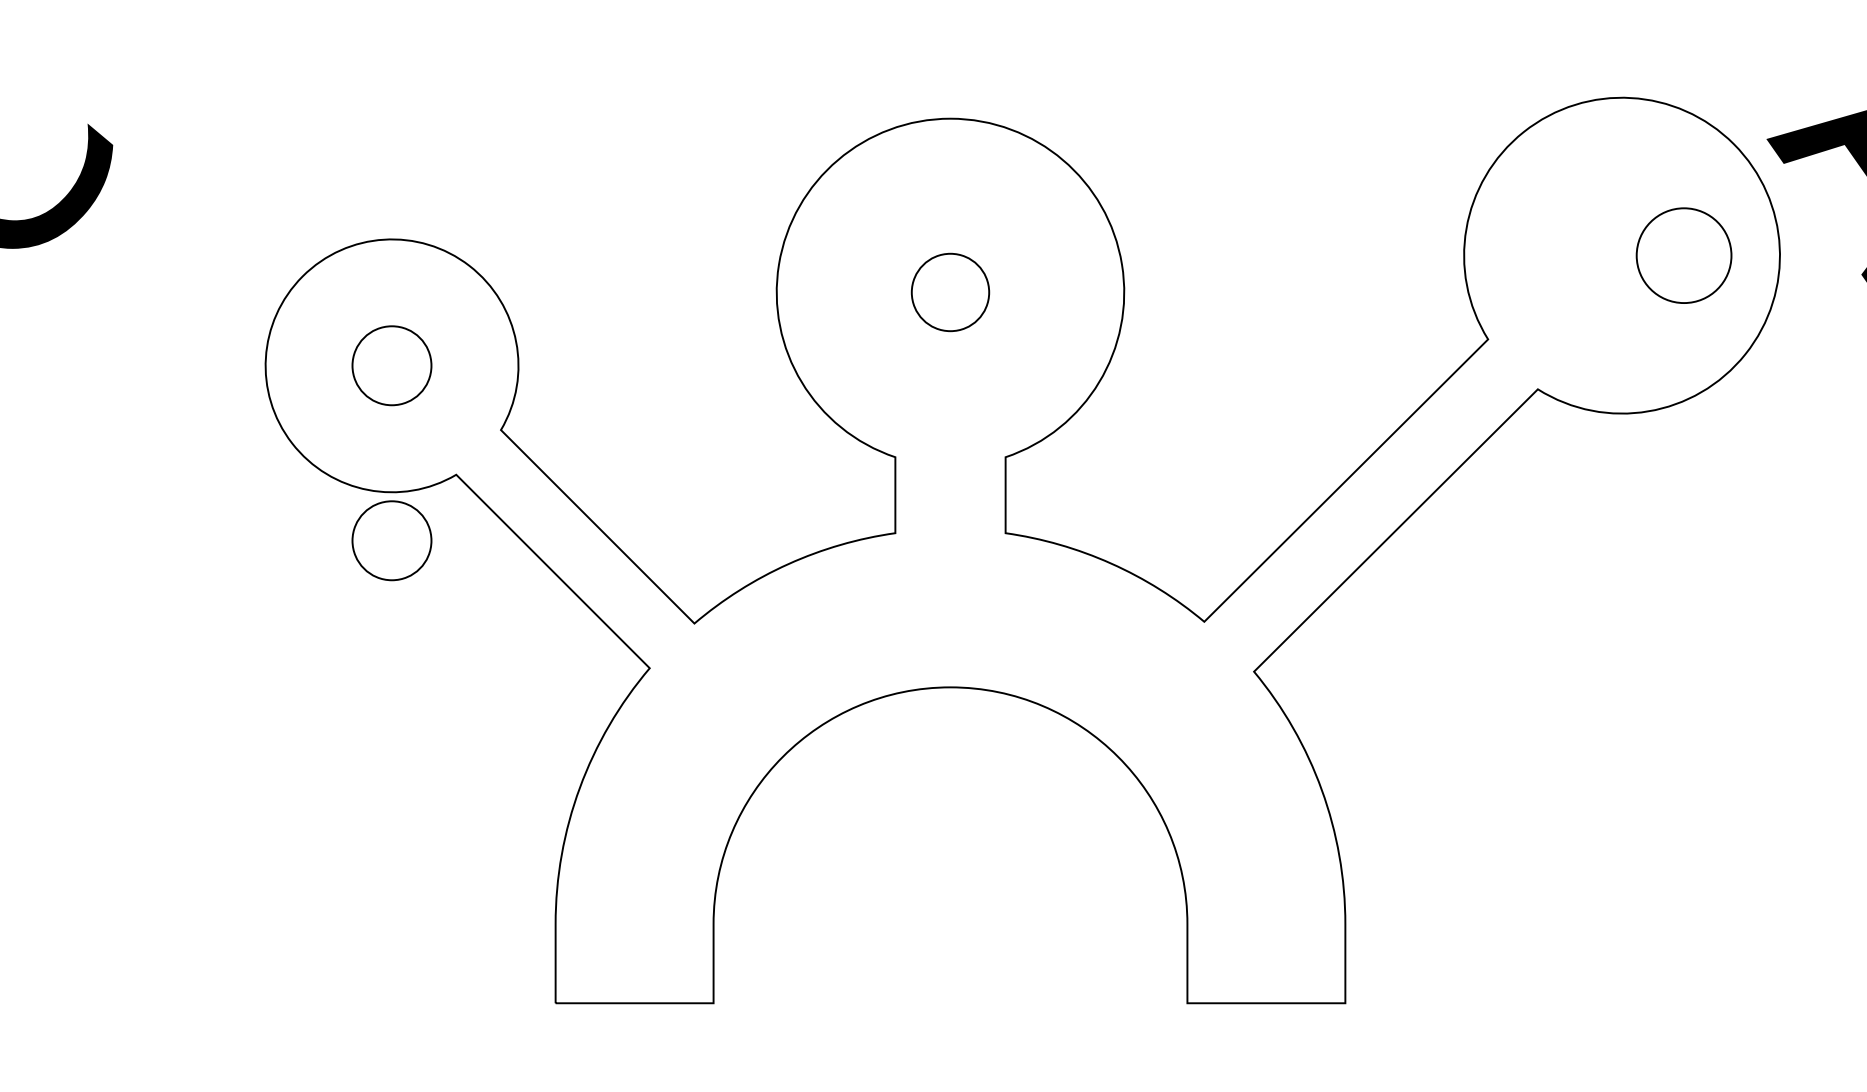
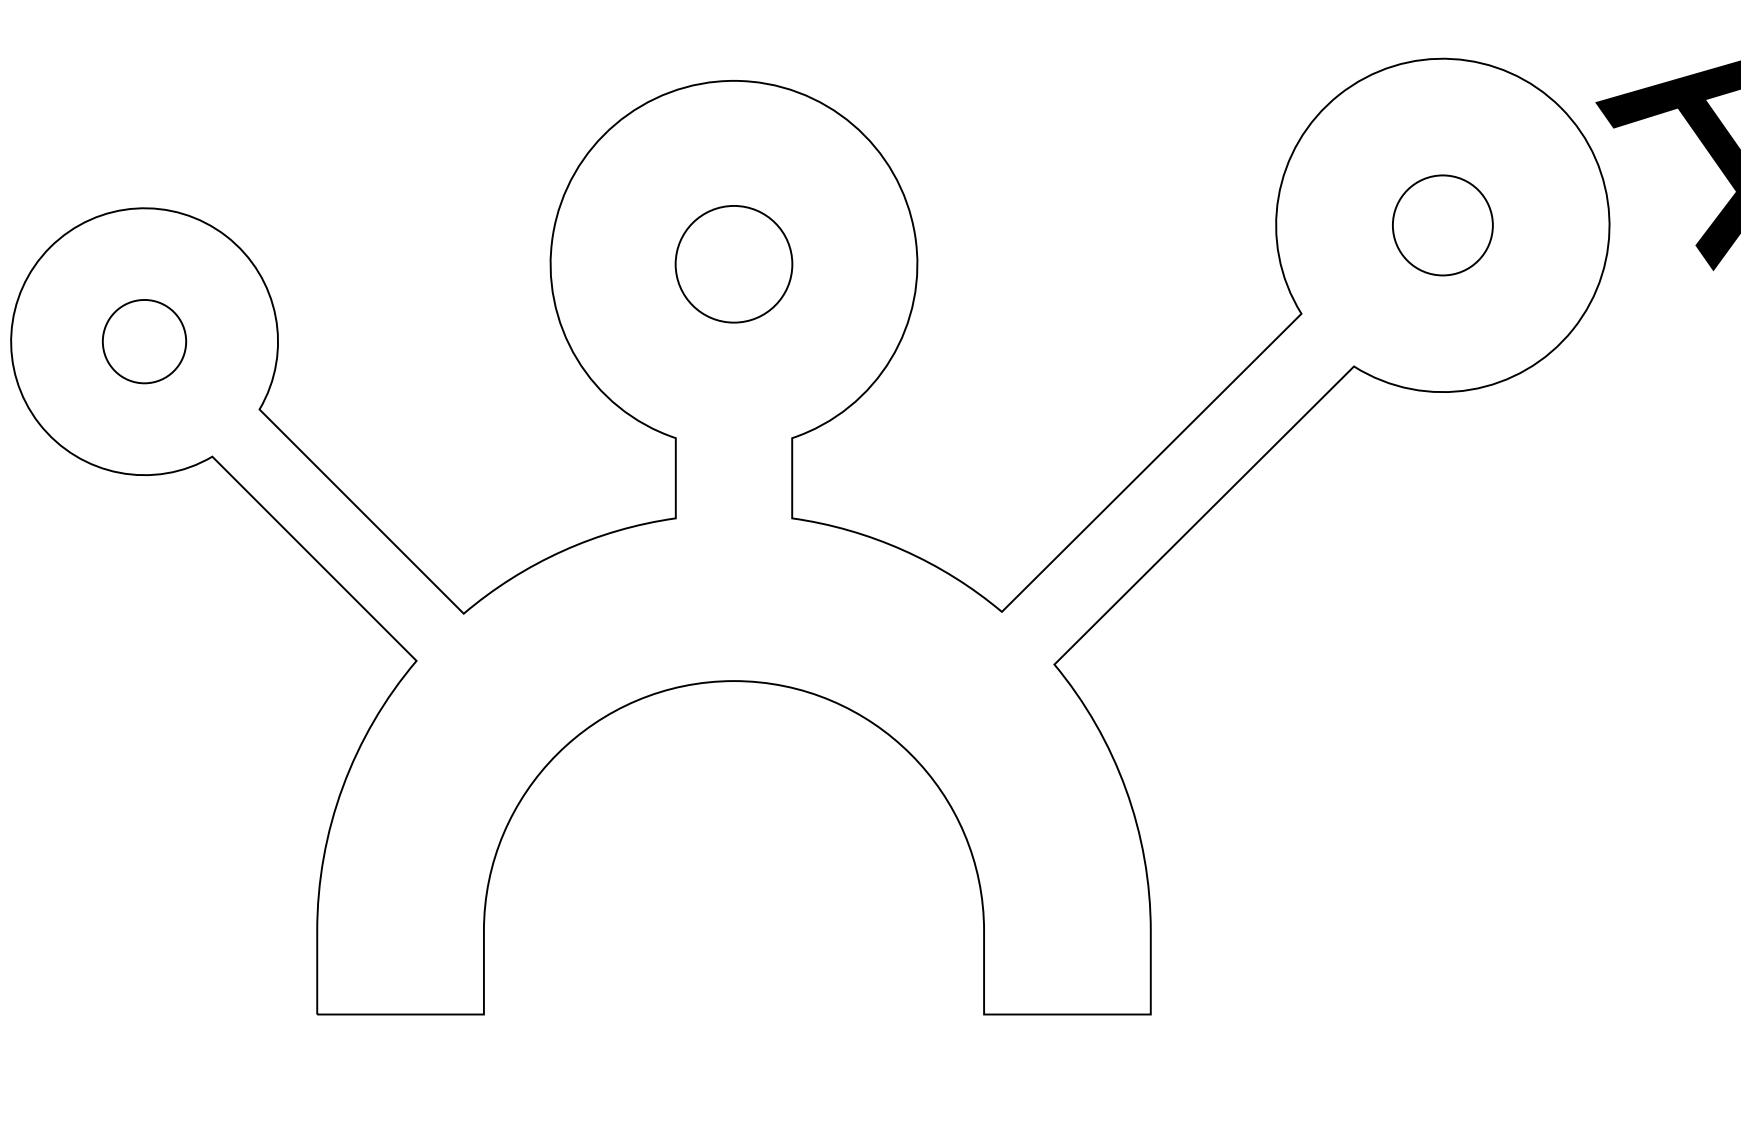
circle: (1683, 255) -> (1442, 225), moved
circle: (950, 292) -> (734, 264), size x1.43
circle: (391, 540) -> (143, 526), removed

